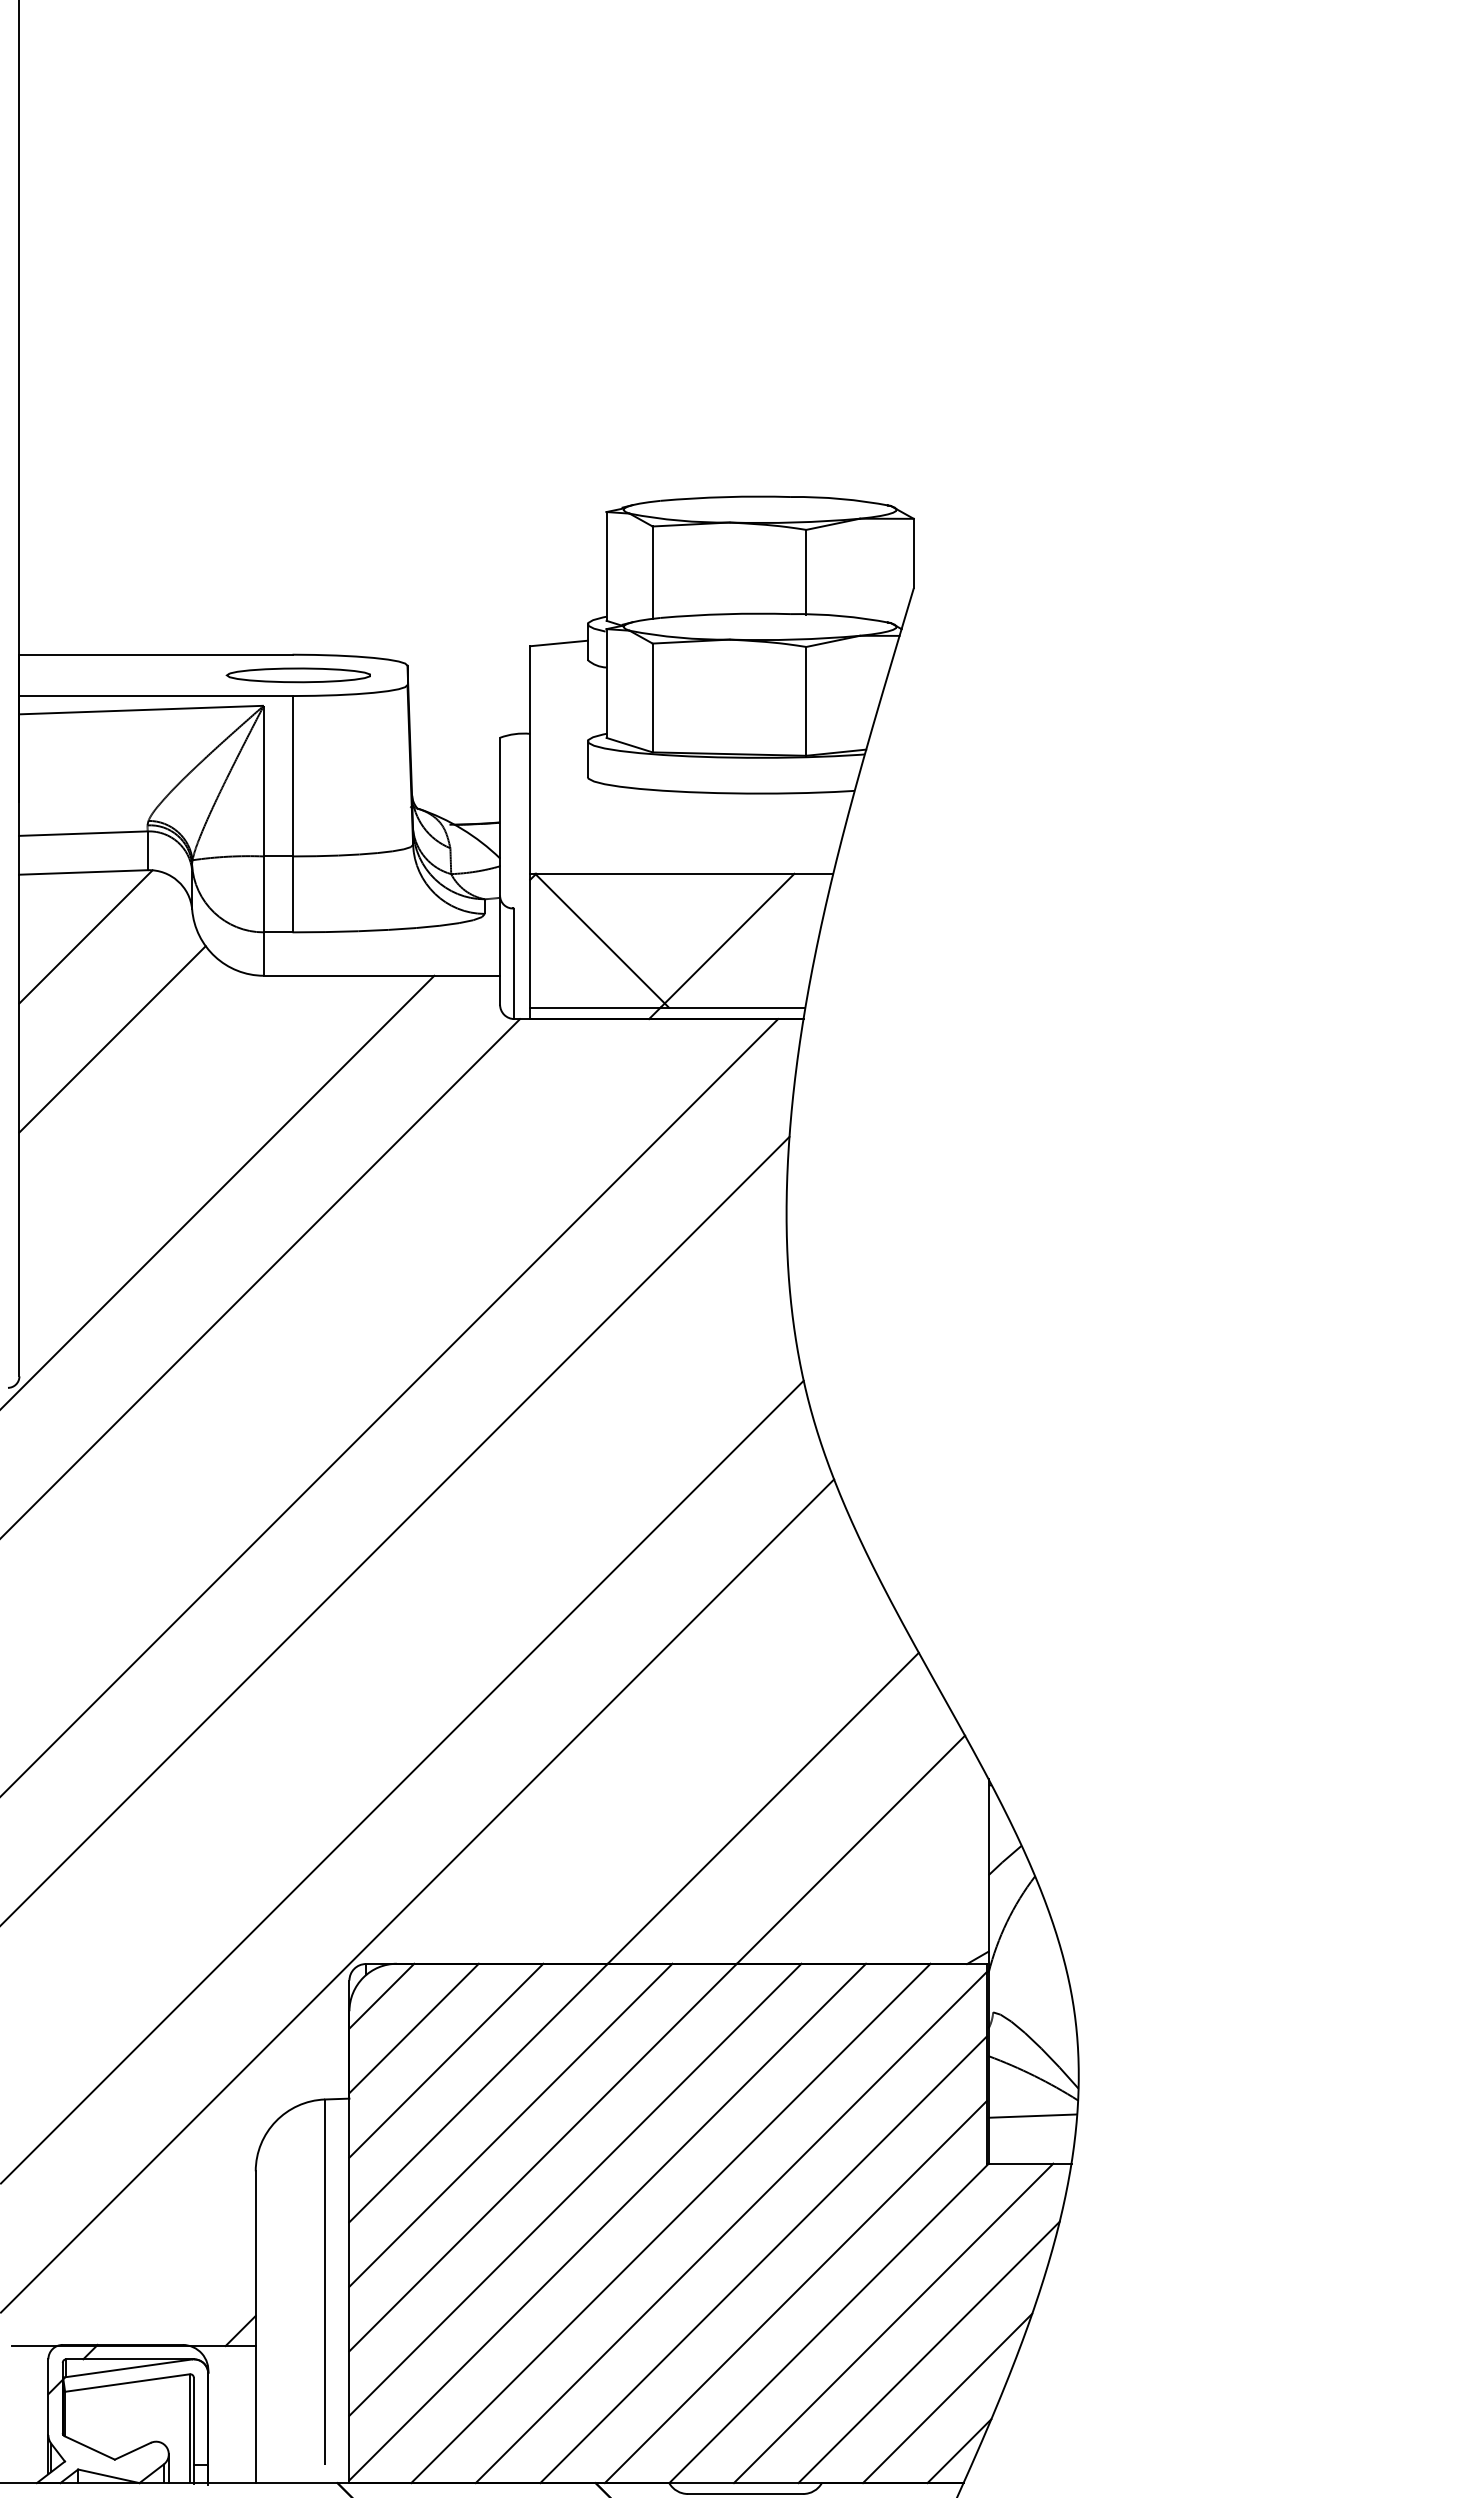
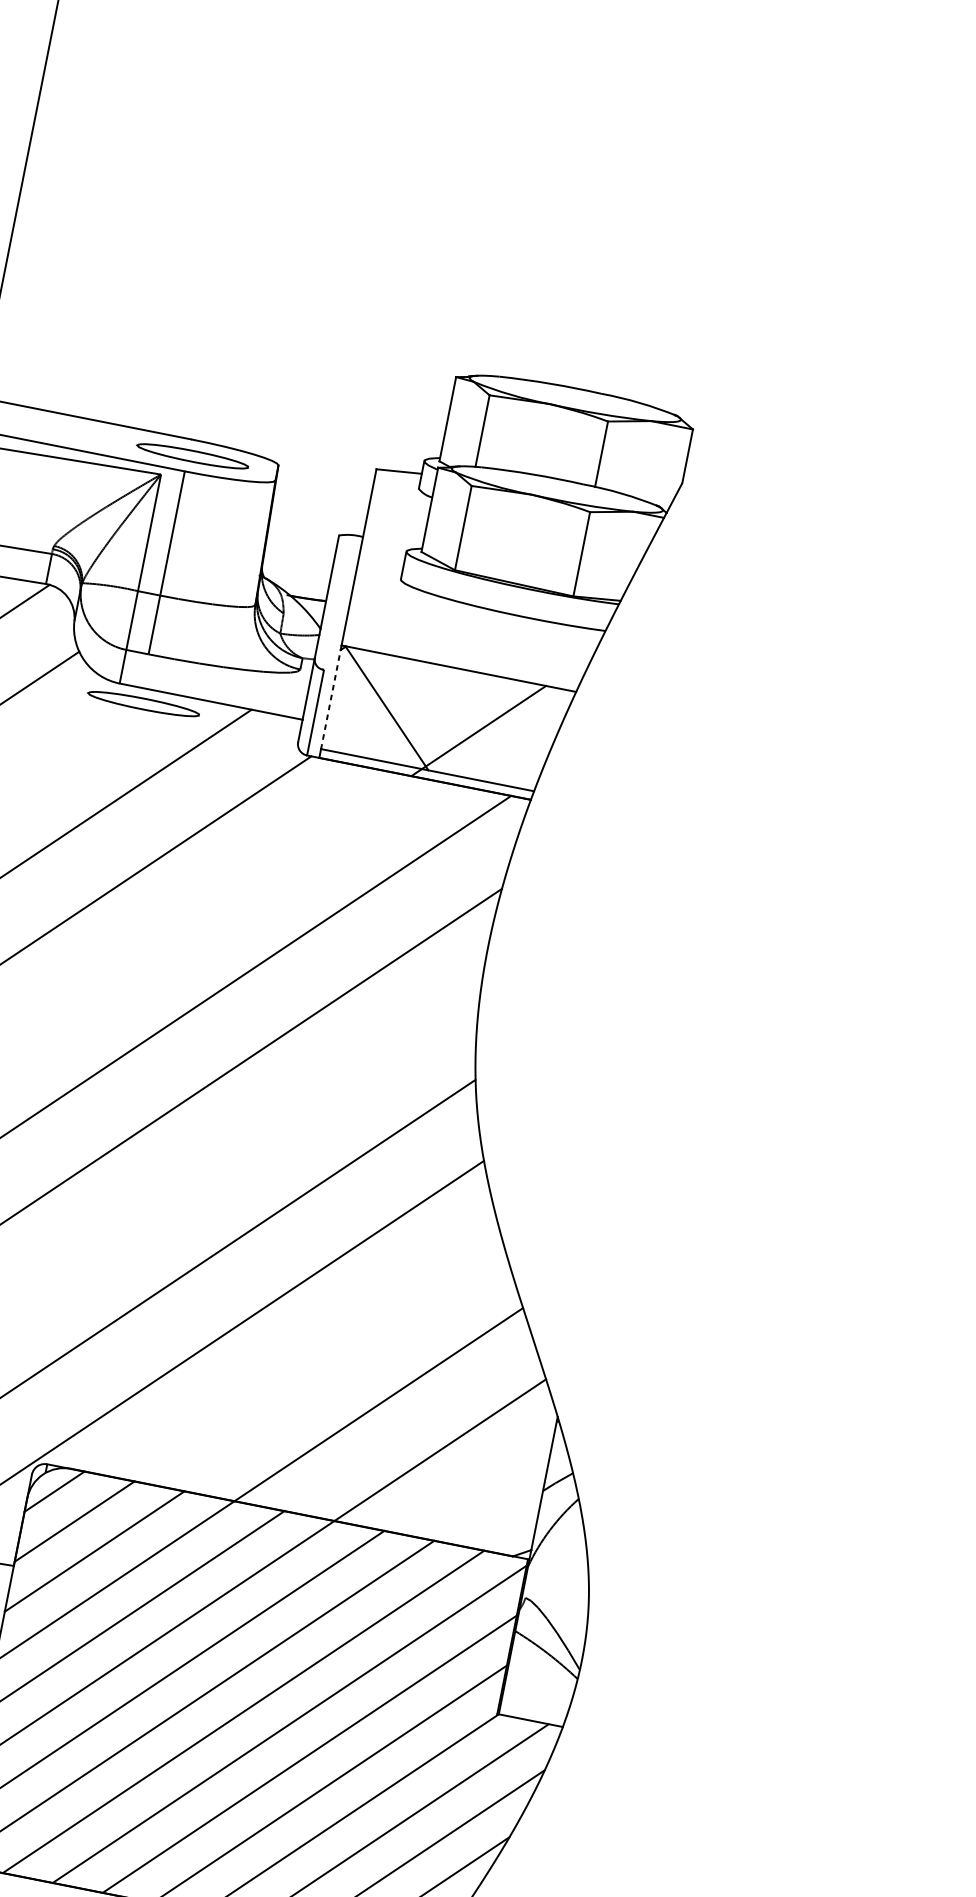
line: (530, 940) -> (331, 697), solid -> dashed
part: (297, 995) -> (142, 703), added
line: (1032, 2115) -> (540, 1683), removed

